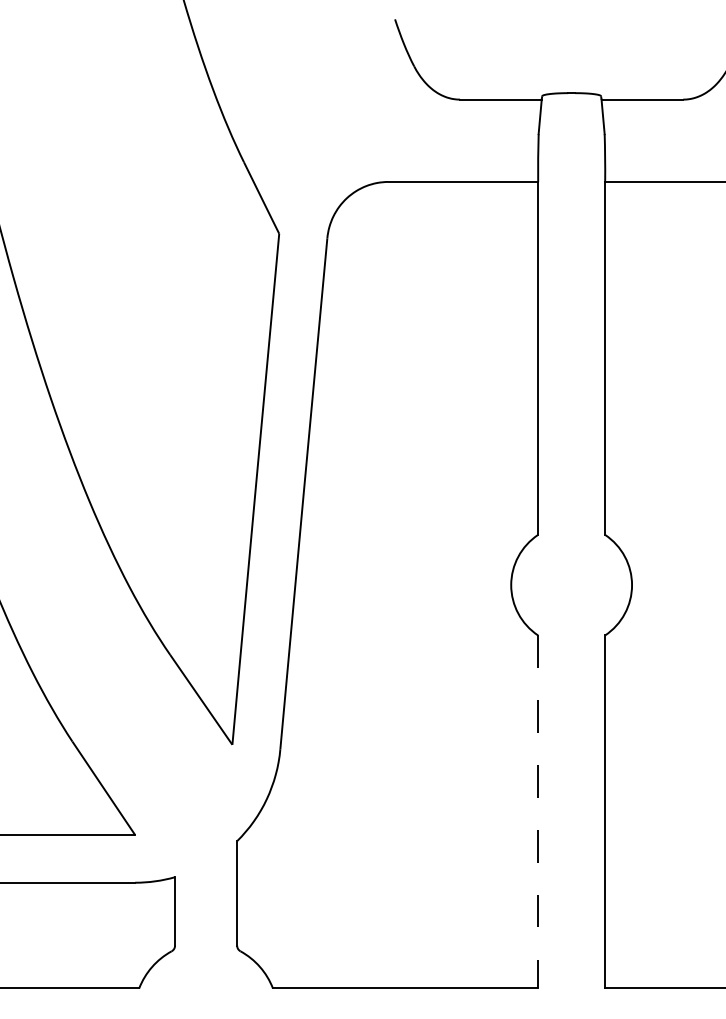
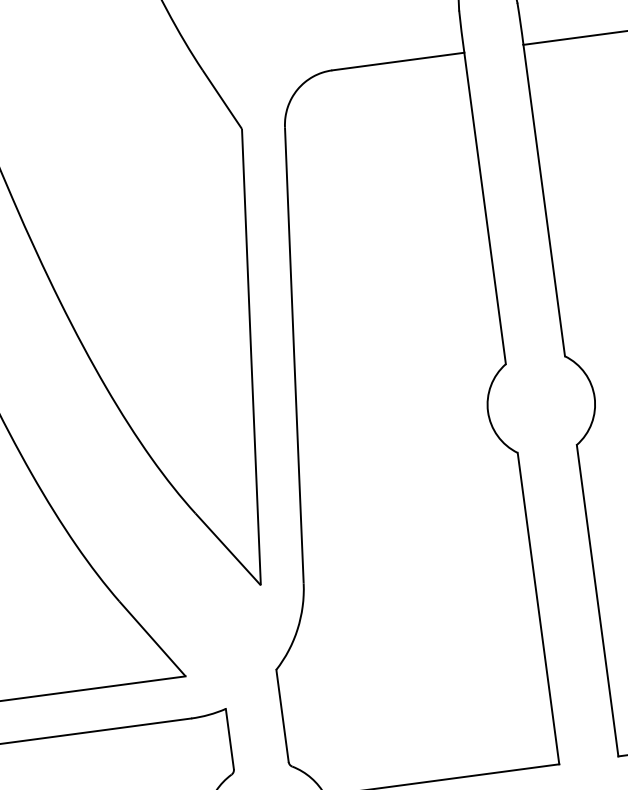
line: (538, 812) -> (538, 609), dashed -> solid

